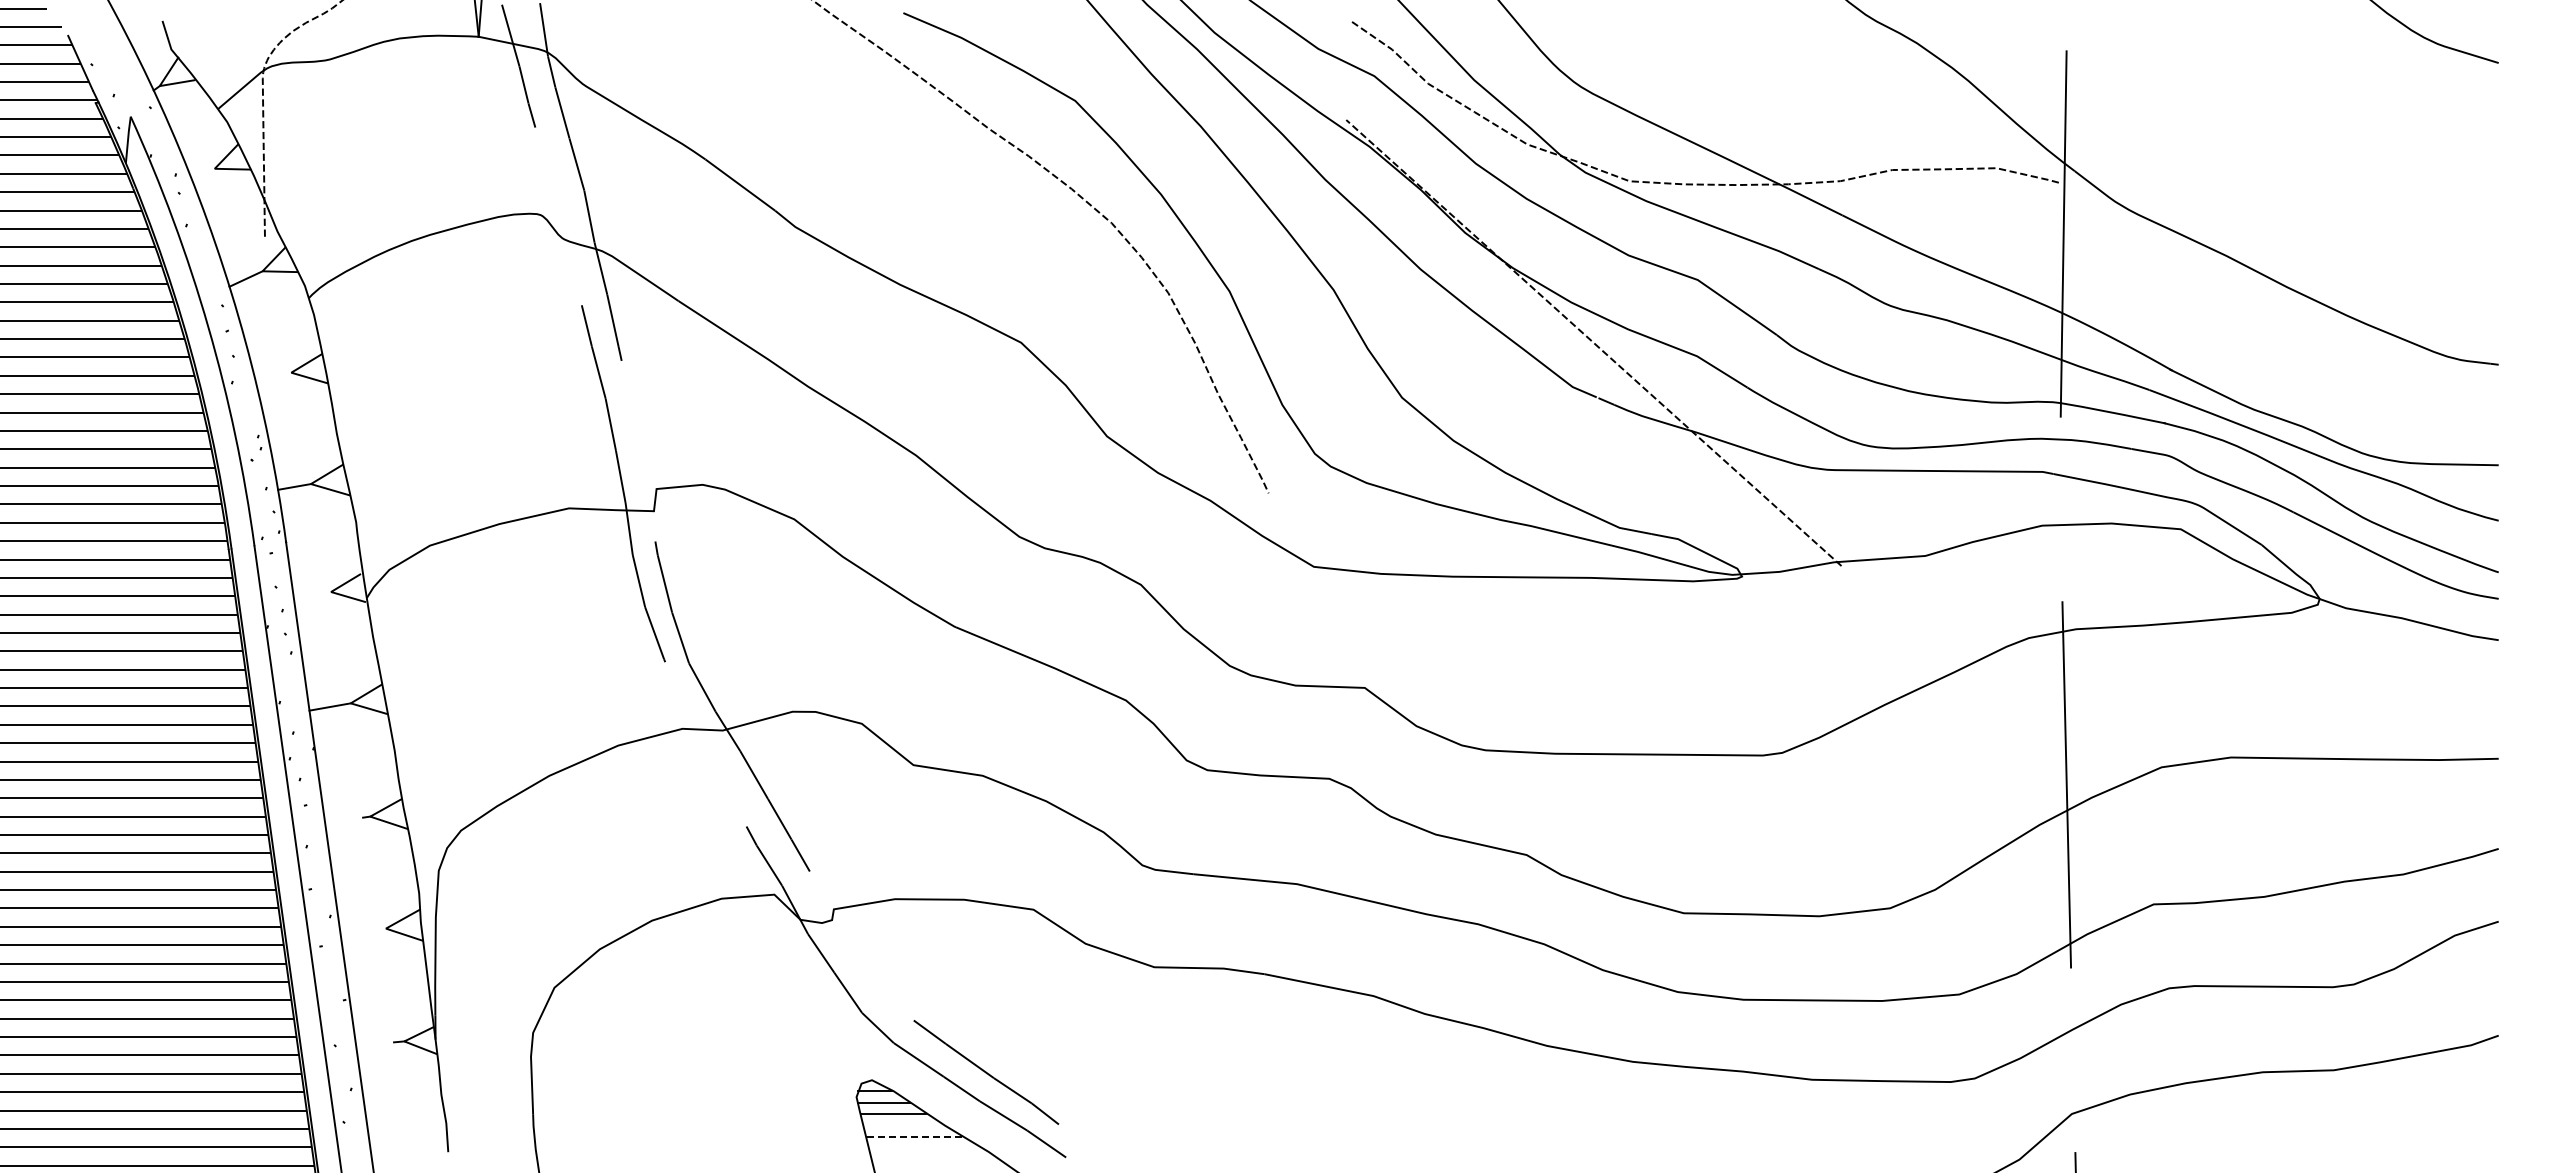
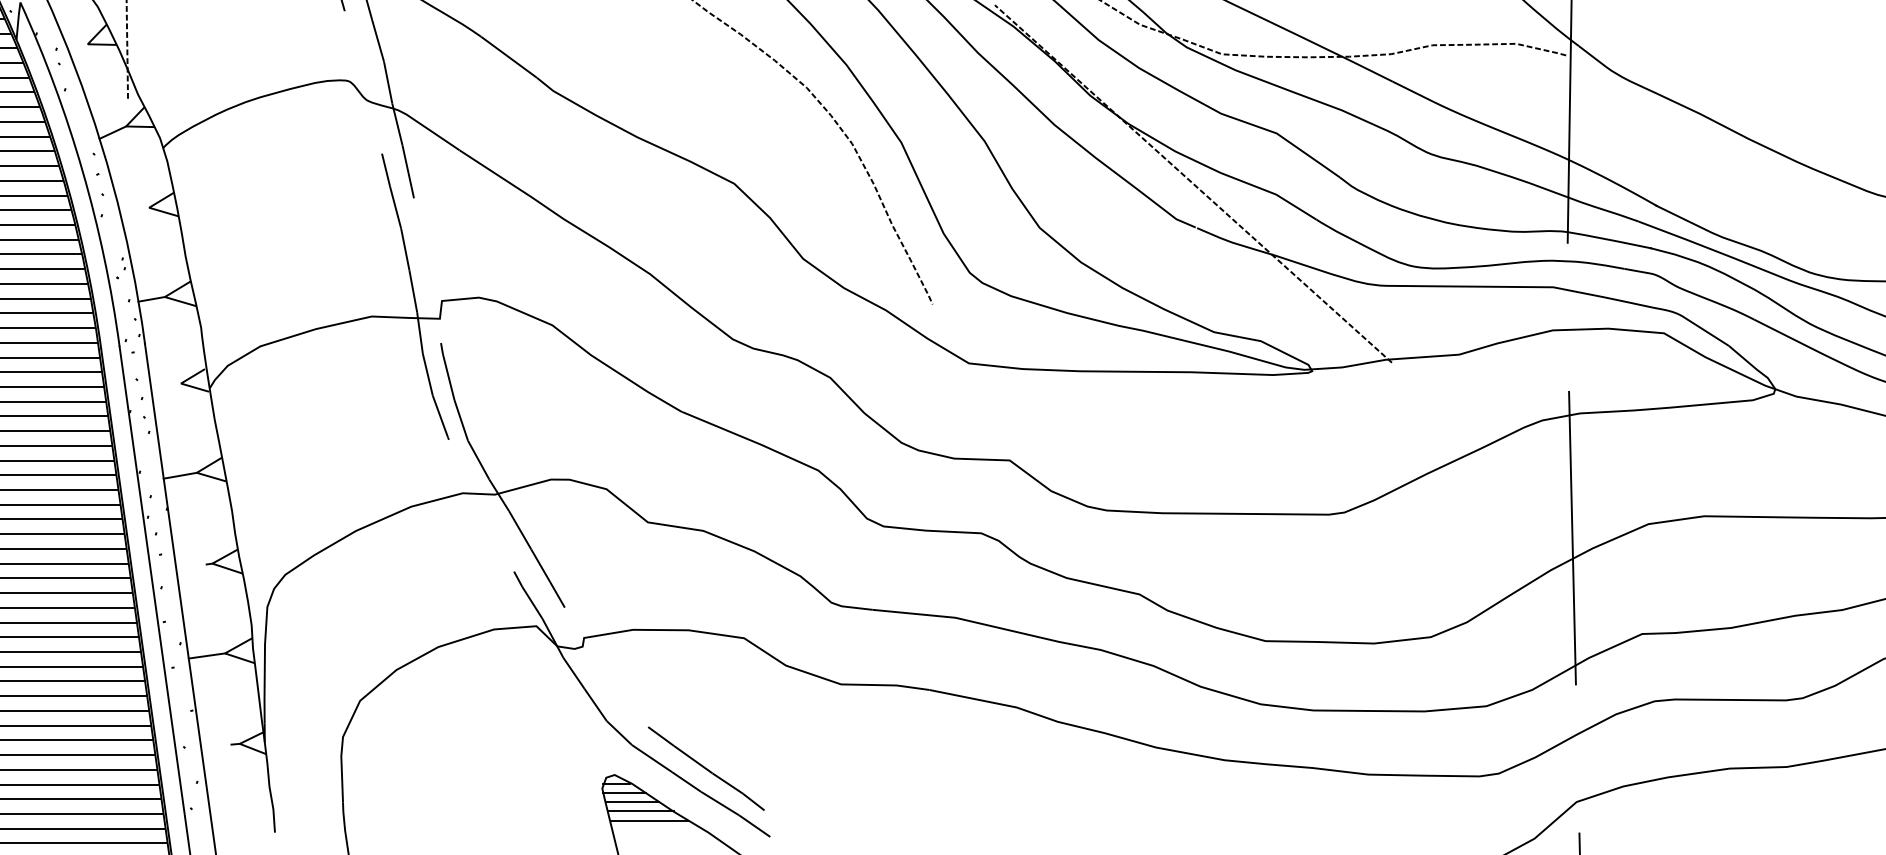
line: (362, 931) -> (206, 655), added
line: (904, 1125) -> (640, 811), added
line: (915, 1137) -> (649, 820), dashed -> solid

